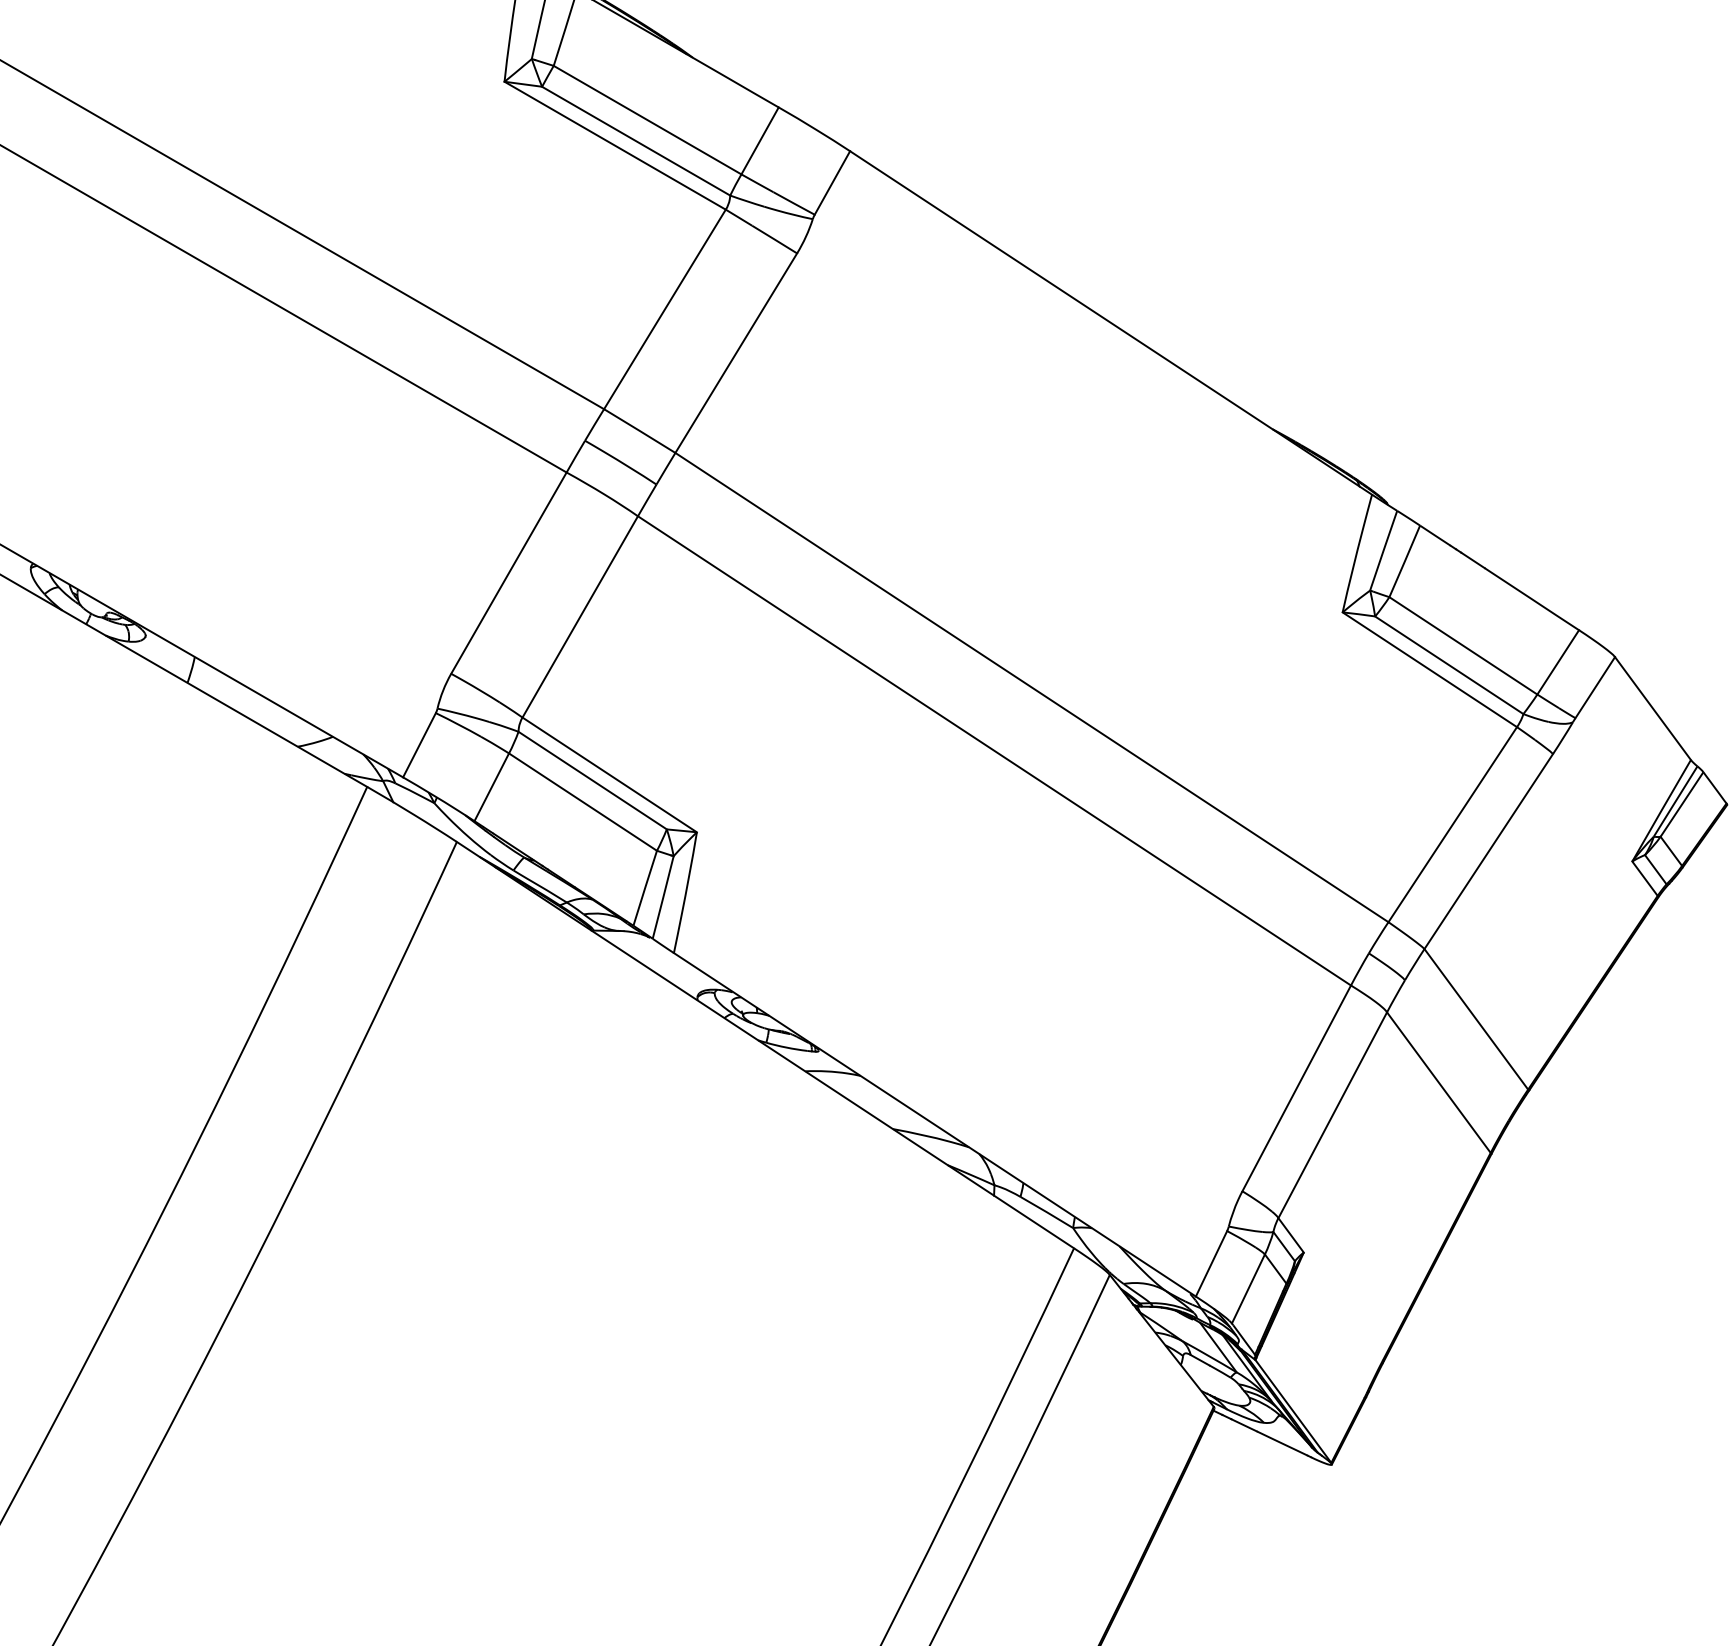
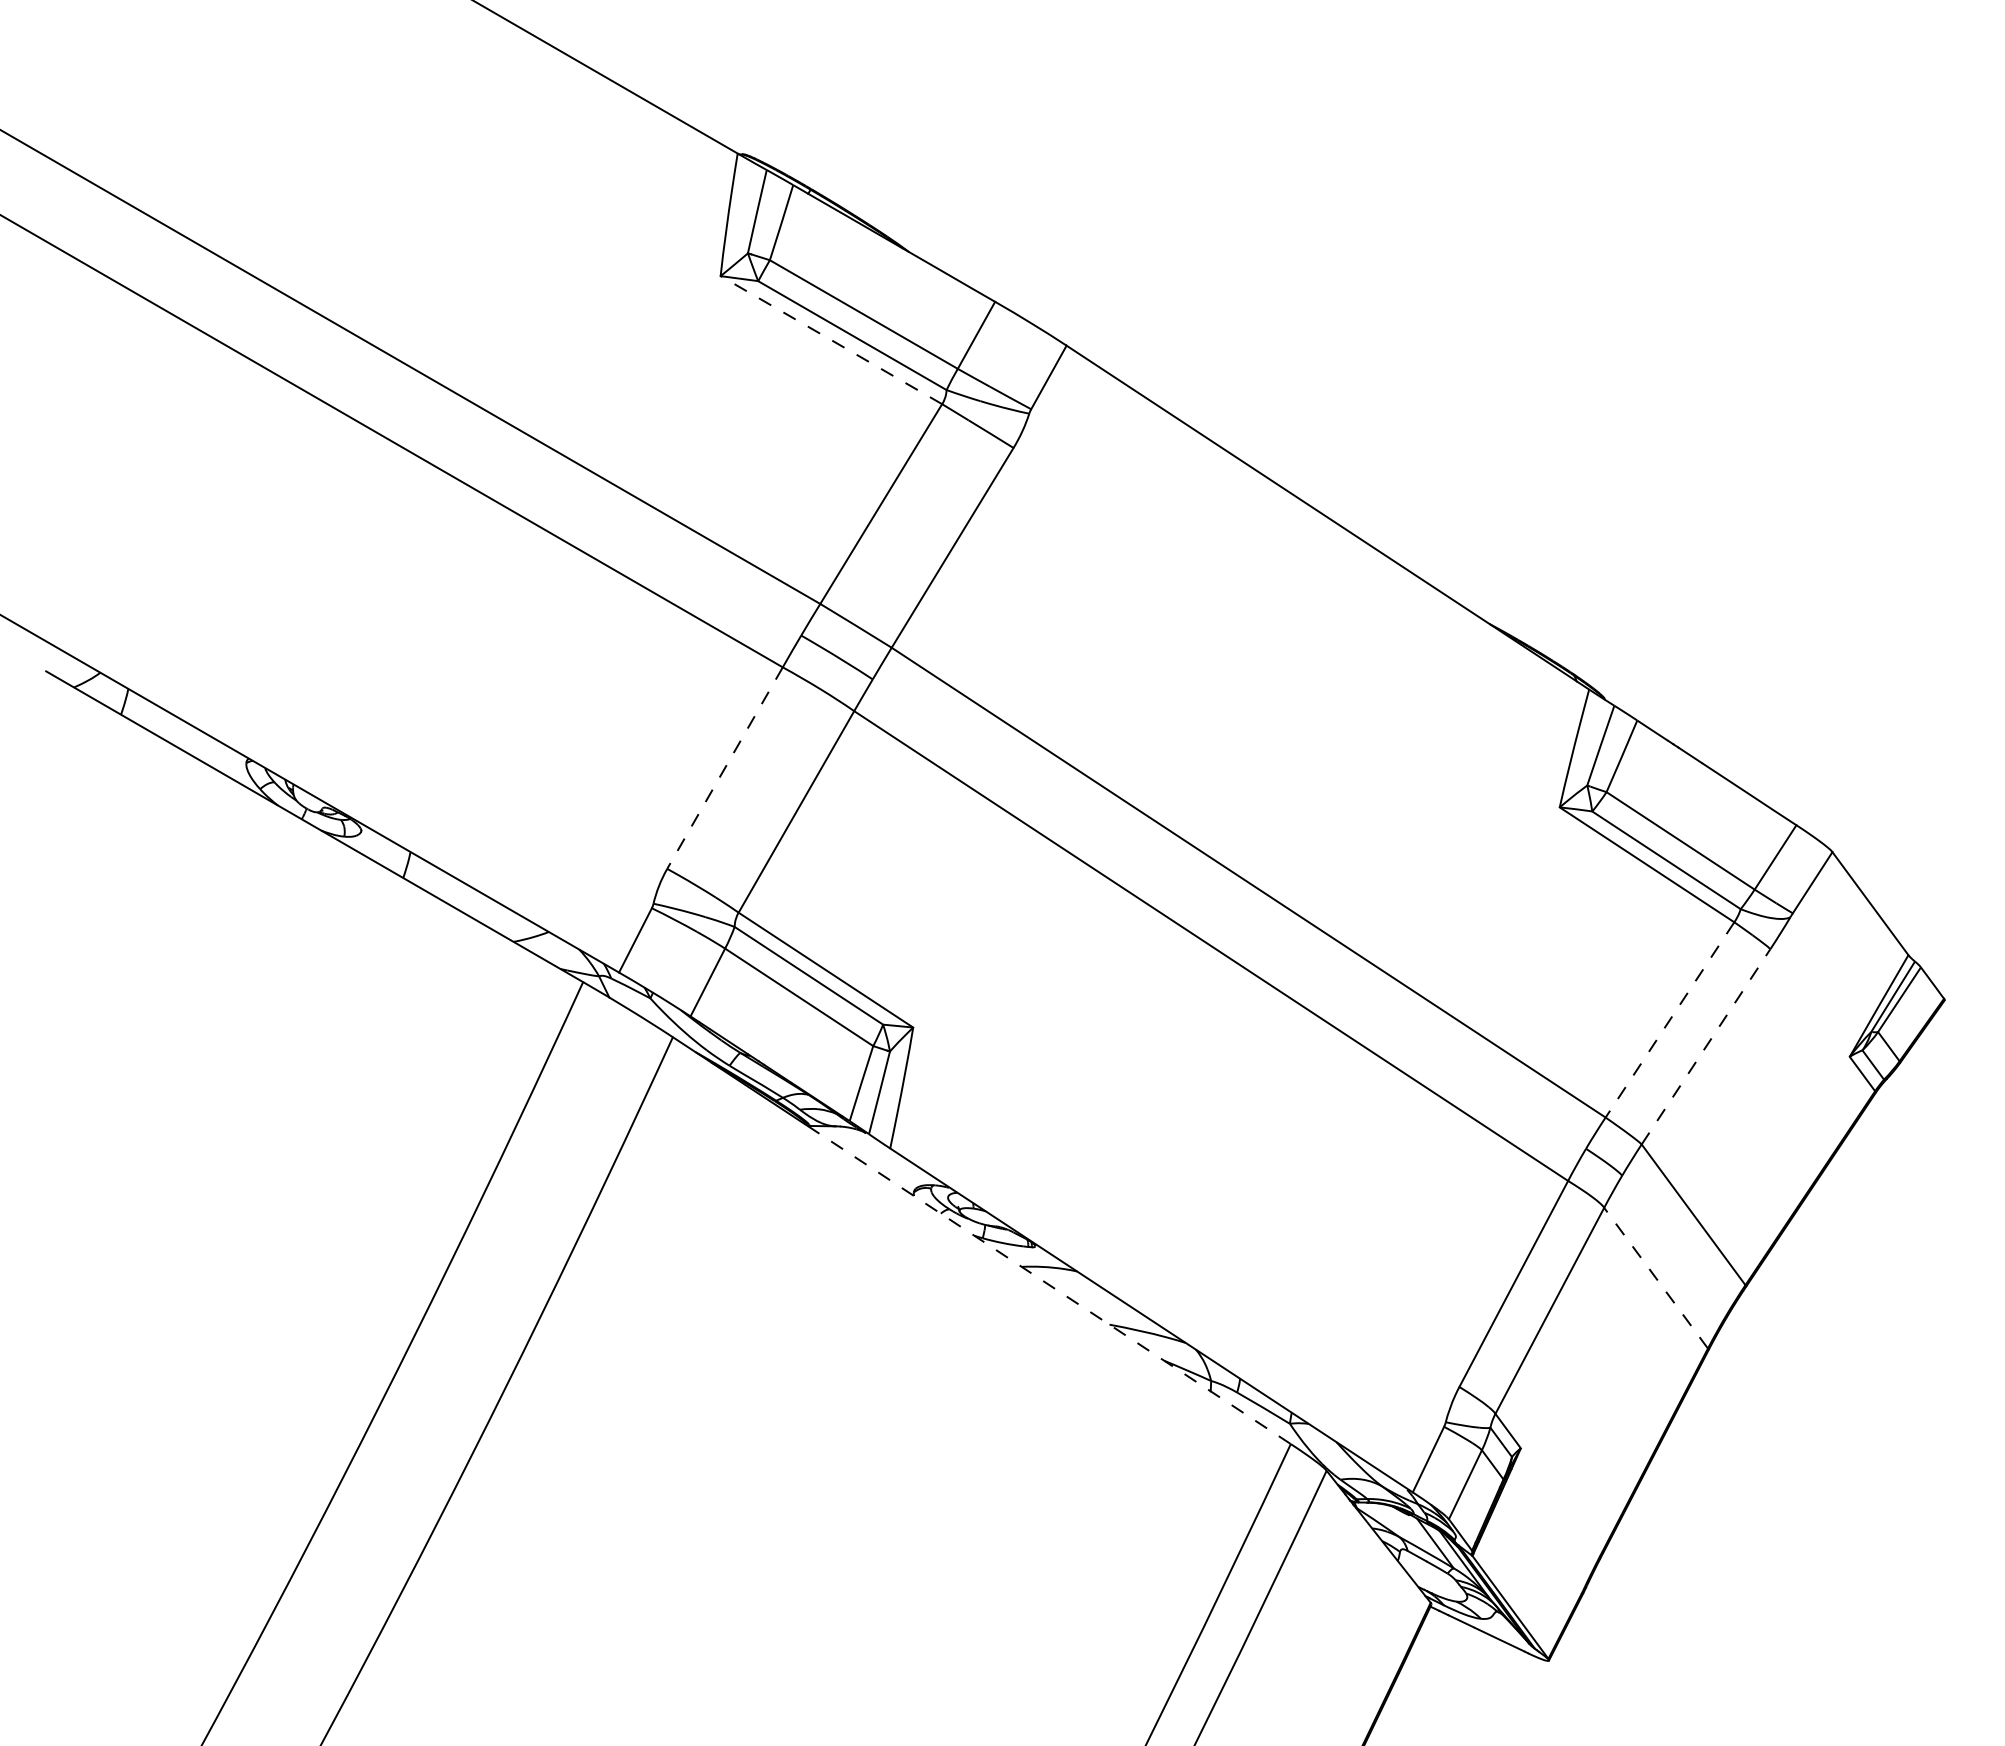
line: (615, 146) -> (831, 340), solid -> dashed
line: (508, 573) -> (724, 768), solid -> dashed
line: (1452, 824) -> (1669, 1019), solid -> dashed
line: (1489, 851) -> (1706, 1046), solid -> dashed
line: (1438, 1081) -> (1655, 1277), solid -> dashed
line: (833, 1089) -> (1049, 1285), solid -> dashed

